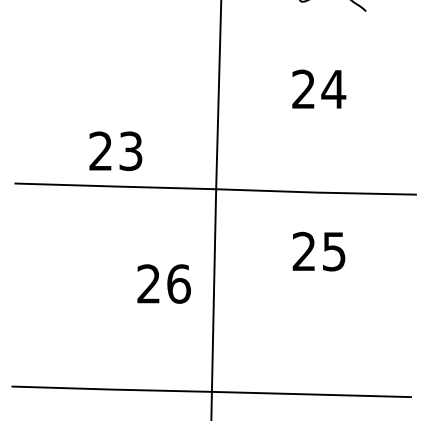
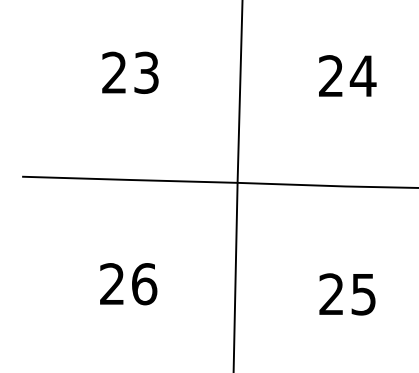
text: (115, 151) -> (130, 73), moved
text: (318, 251) -> (346, 294), moved
text: (163, 283) -> (127, 283), moved

